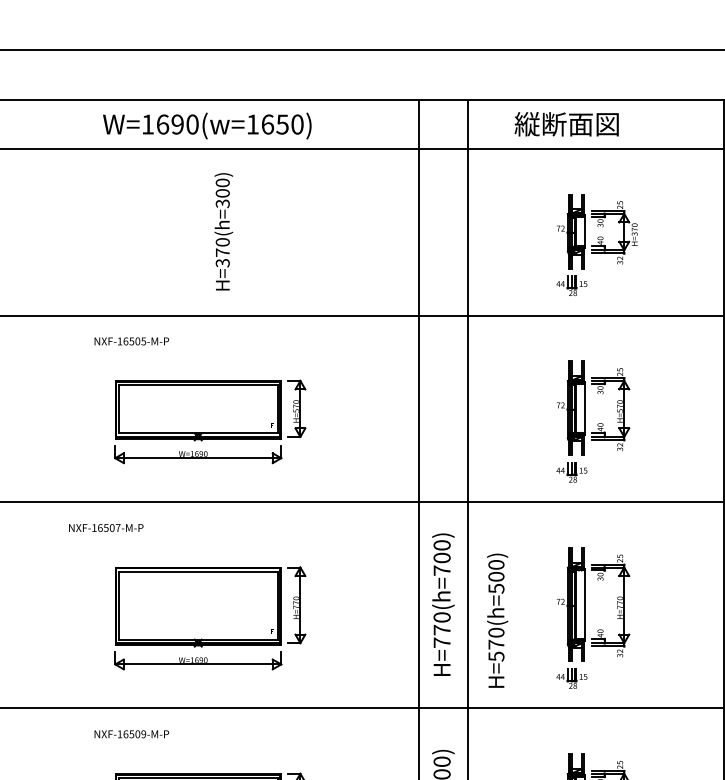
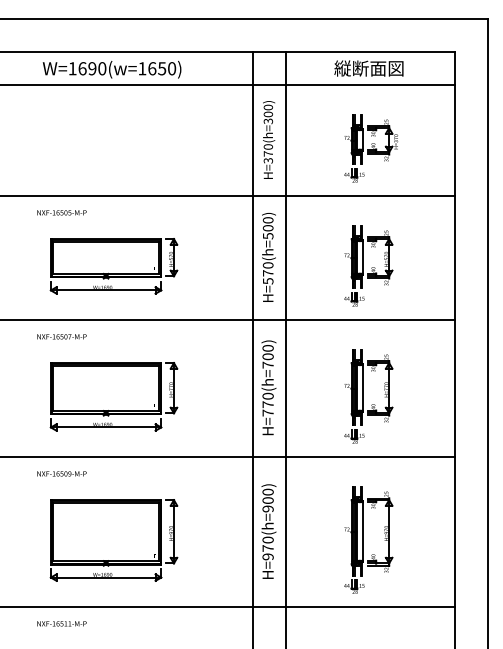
text: (566, 124) -> (368, 68), moved
text: (224, 231) -> (269, 139), moved
text: (105, 527) -> (61, 336), moved
text: (496, 620) -> (268, 257), moved

